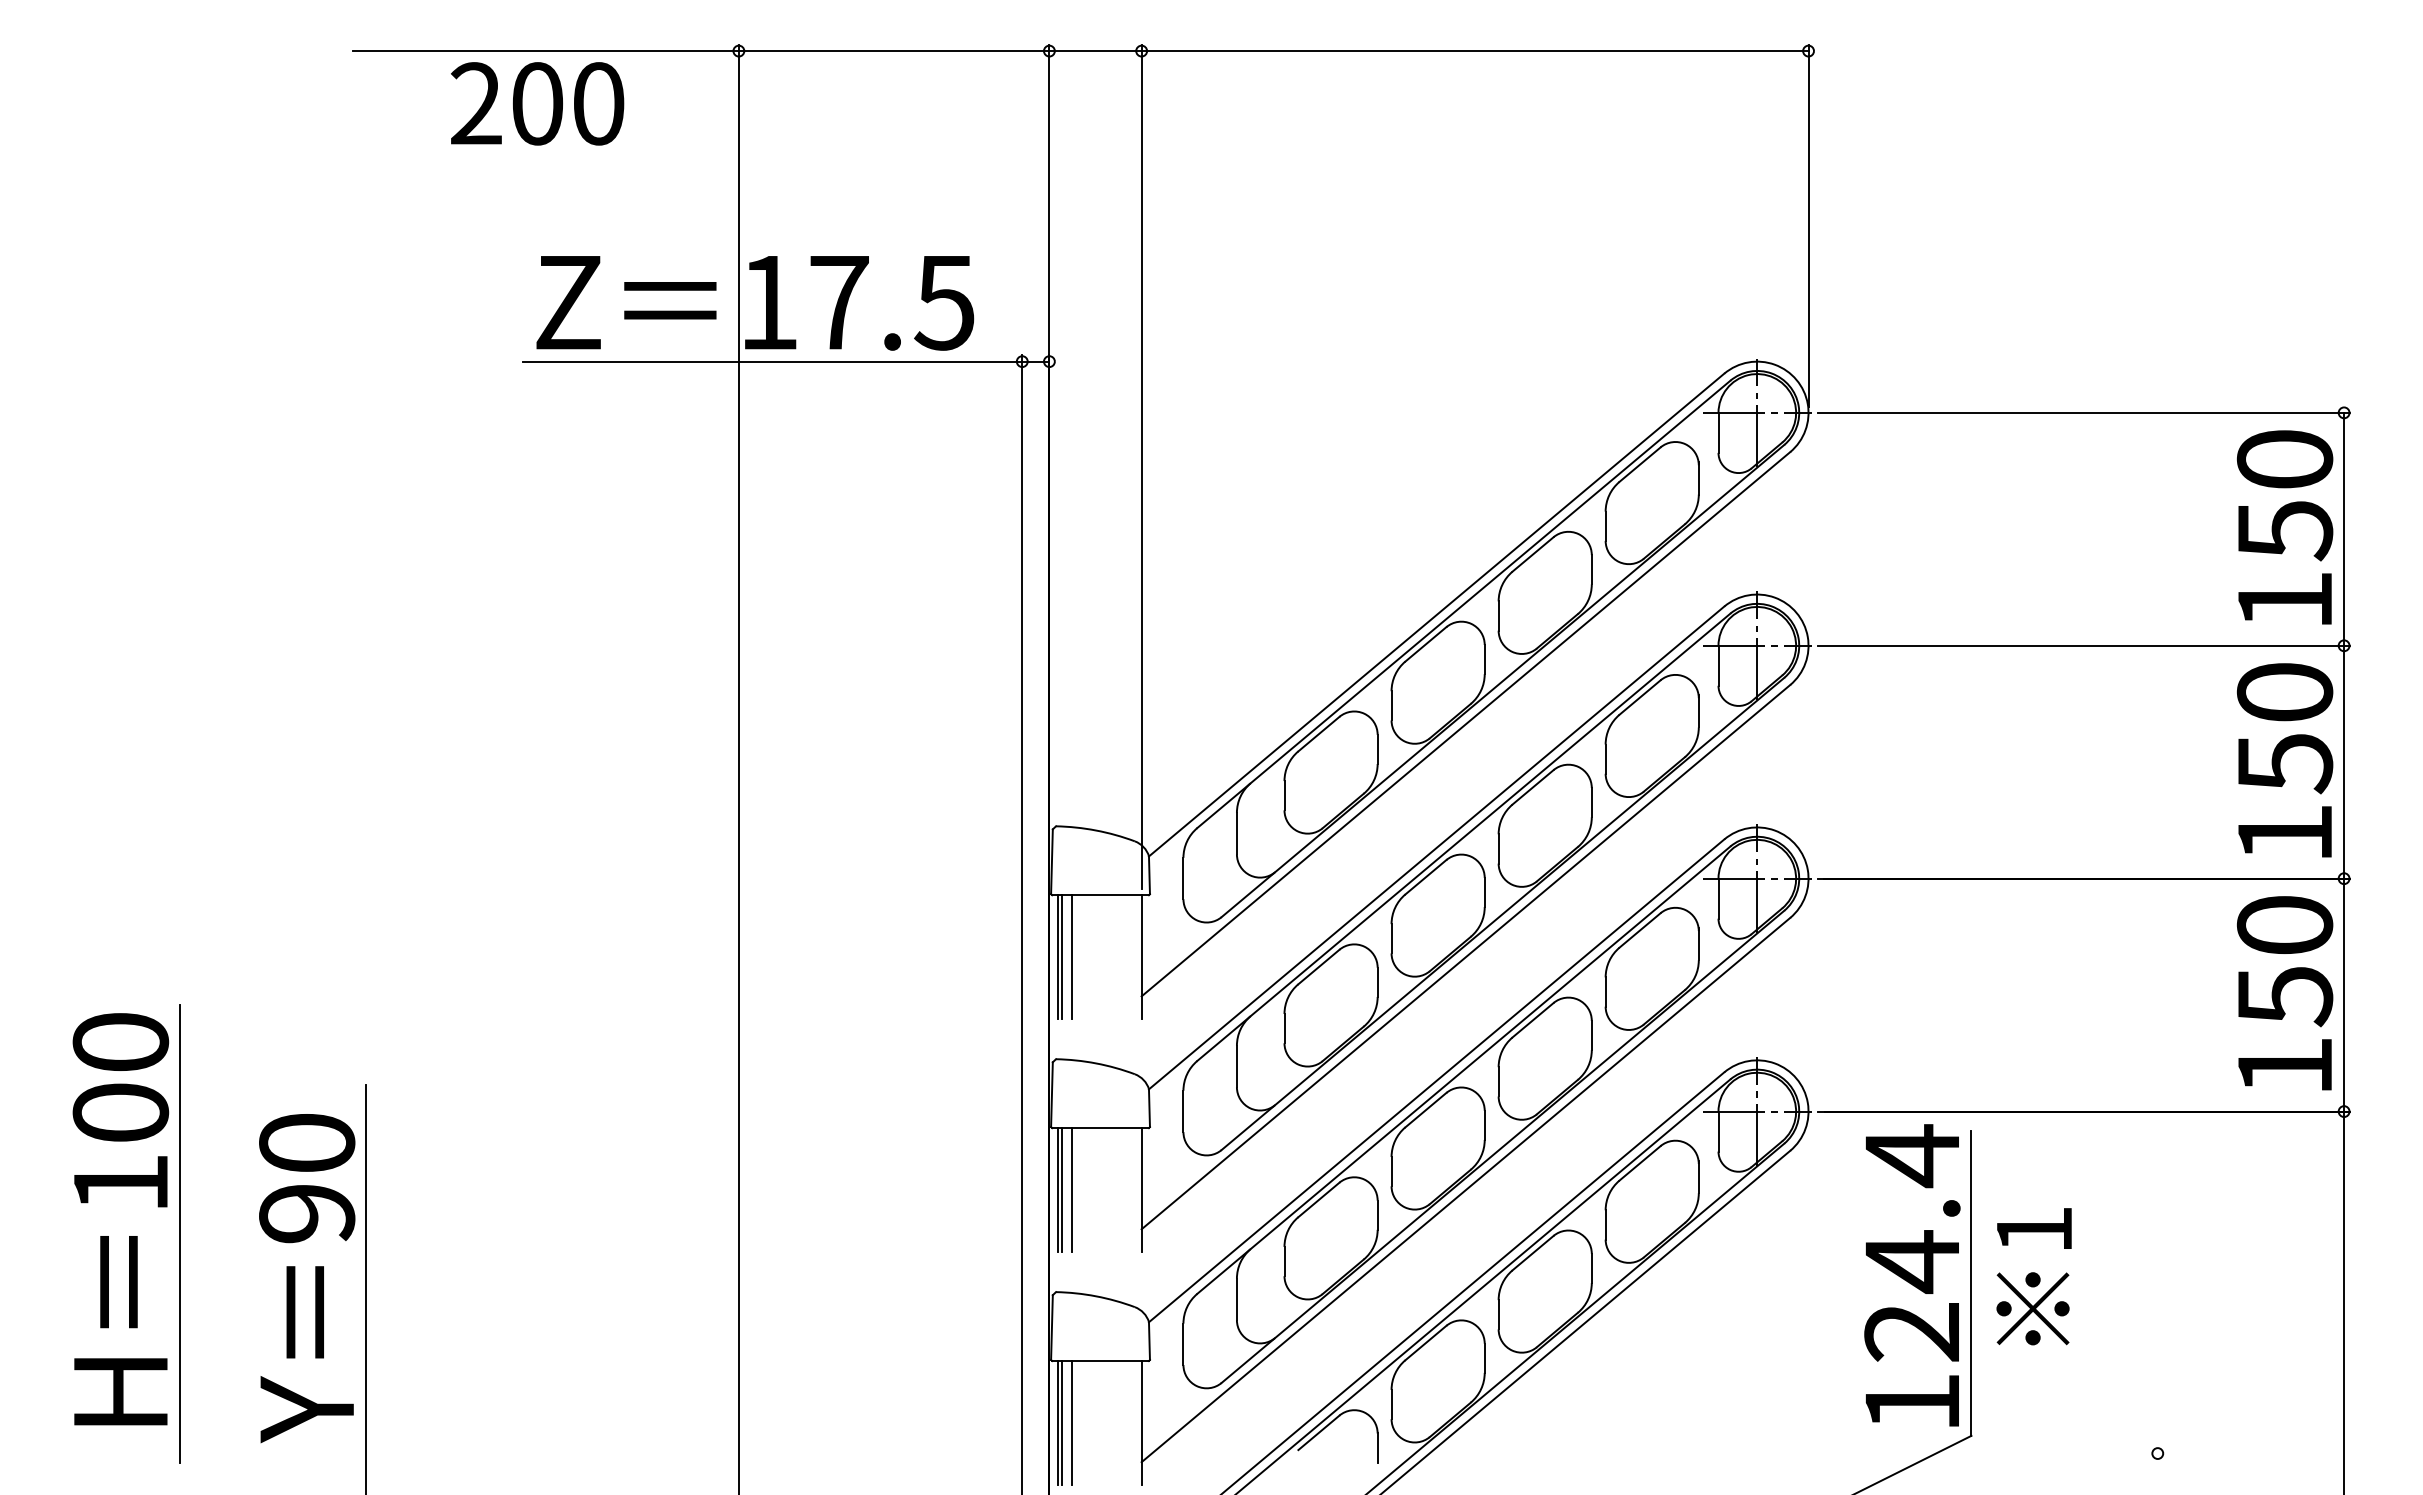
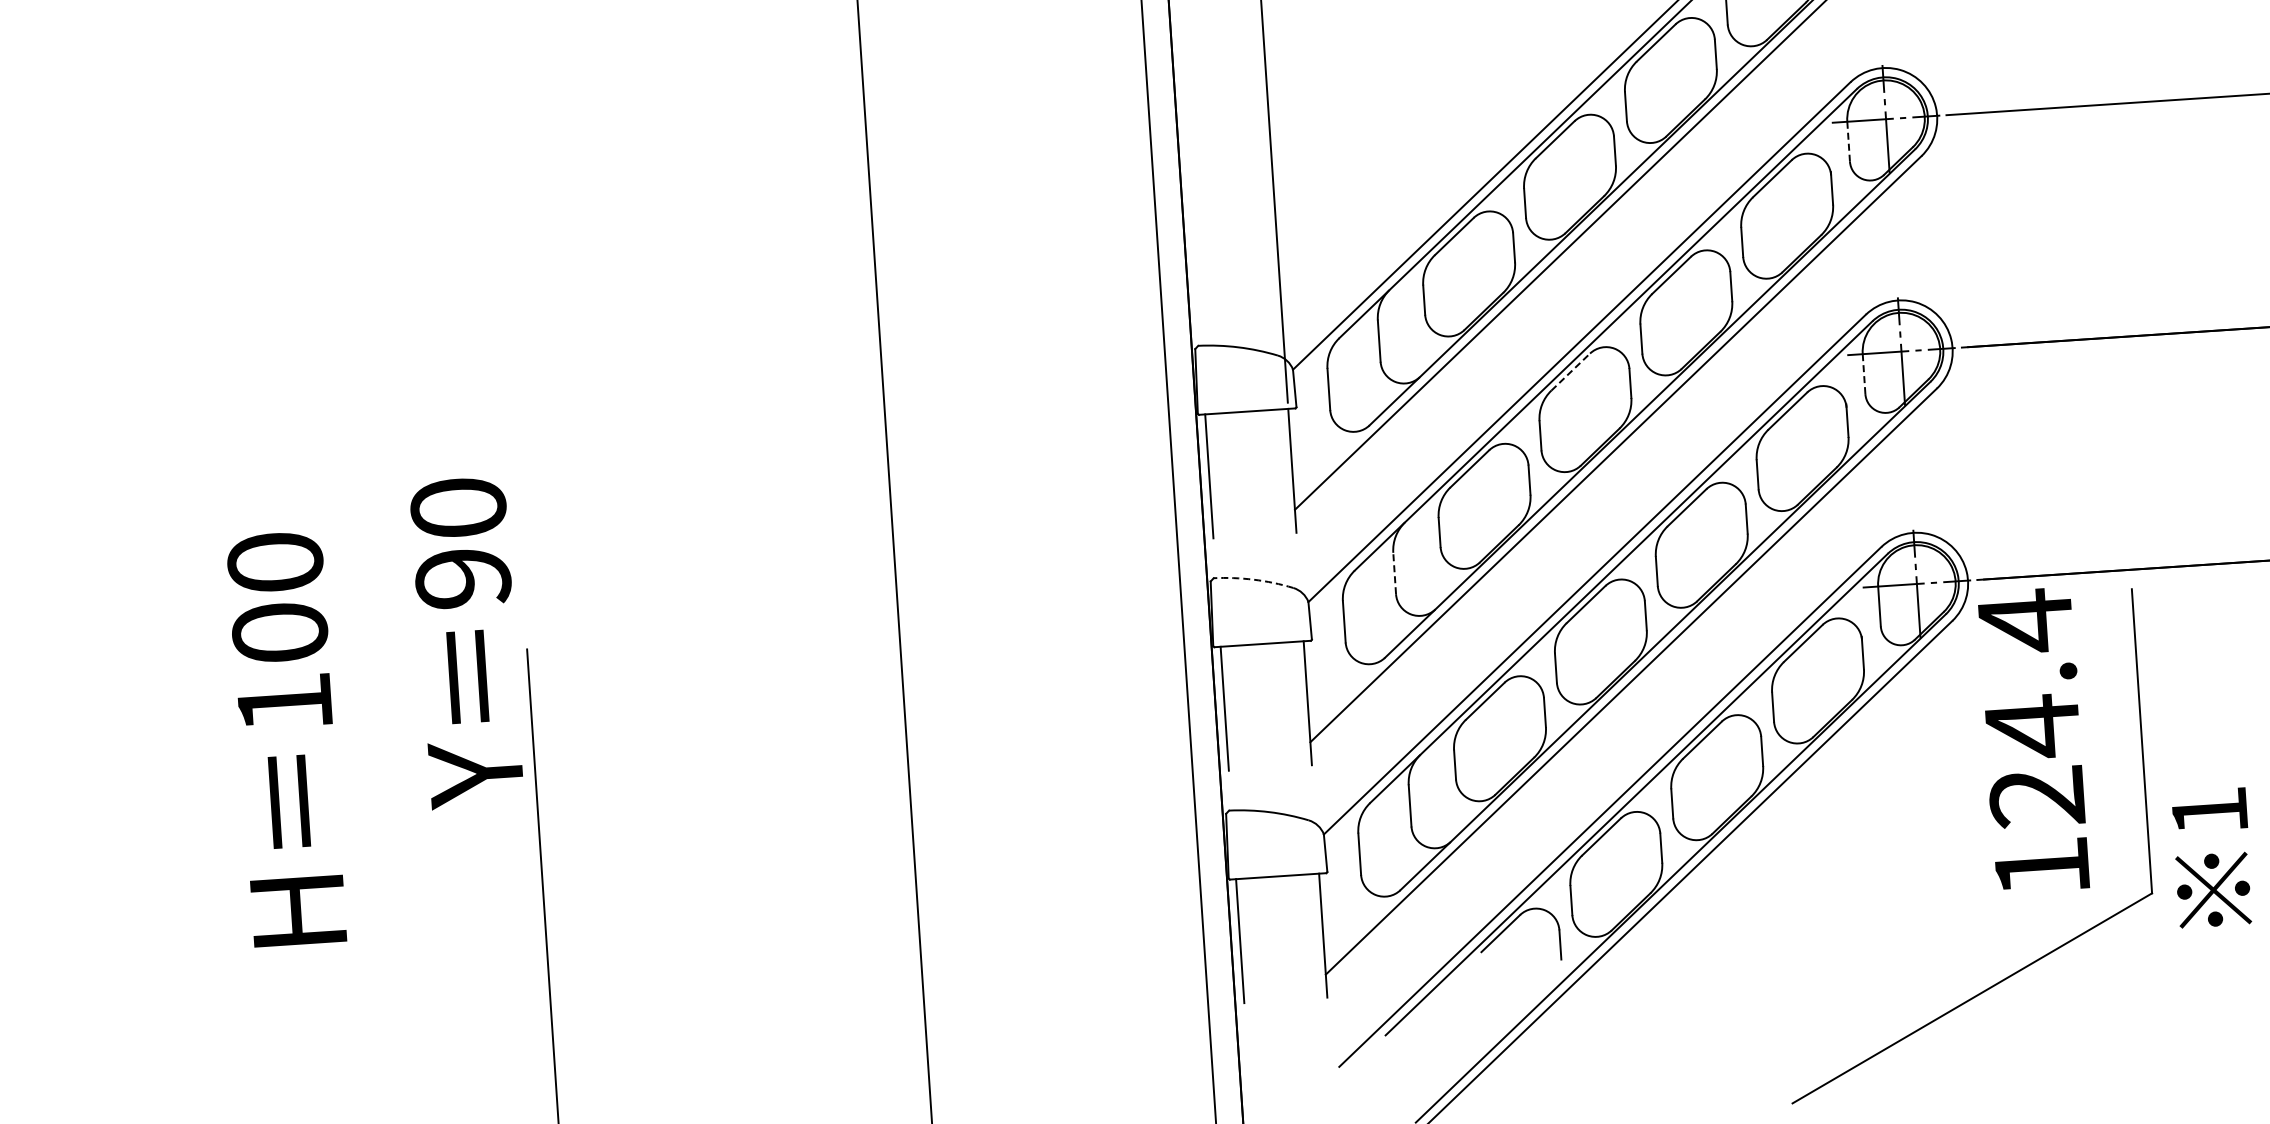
line: (1718, 665) -> (1848, 141), solid -> dashed
line: (1425, 877) -> (1570, 372), solid -> dashed
line: (1718, 898) -> (1864, 373), solid -> dashed
line: (1061, 957) -> (1212, 476), removed
line: (1071, 957) -> (1222, 475), removed
arc: (1096, 1063) -> (1254, 579), solid -> dashed
line: (1236, 1066) -> (1394, 573), solid -> dashed
line: (1061, 1190) -> (1227, 708), removed
line: (1071, 1190) -> (1237, 708), removed
text: (120, 1219) -> (286, 739), moved
line: (179, 1233) -> (350, 810), removed
text: (1912, 1275) -> (2033, 740), moved
text: (2033, 1276) -> (2211, 857), moved
text: (307, 1278) -> (467, 643), moved
line: (1061, 1423) -> (1243, 941), removed
line: (1071, 1423) -> (1253, 940), removed

